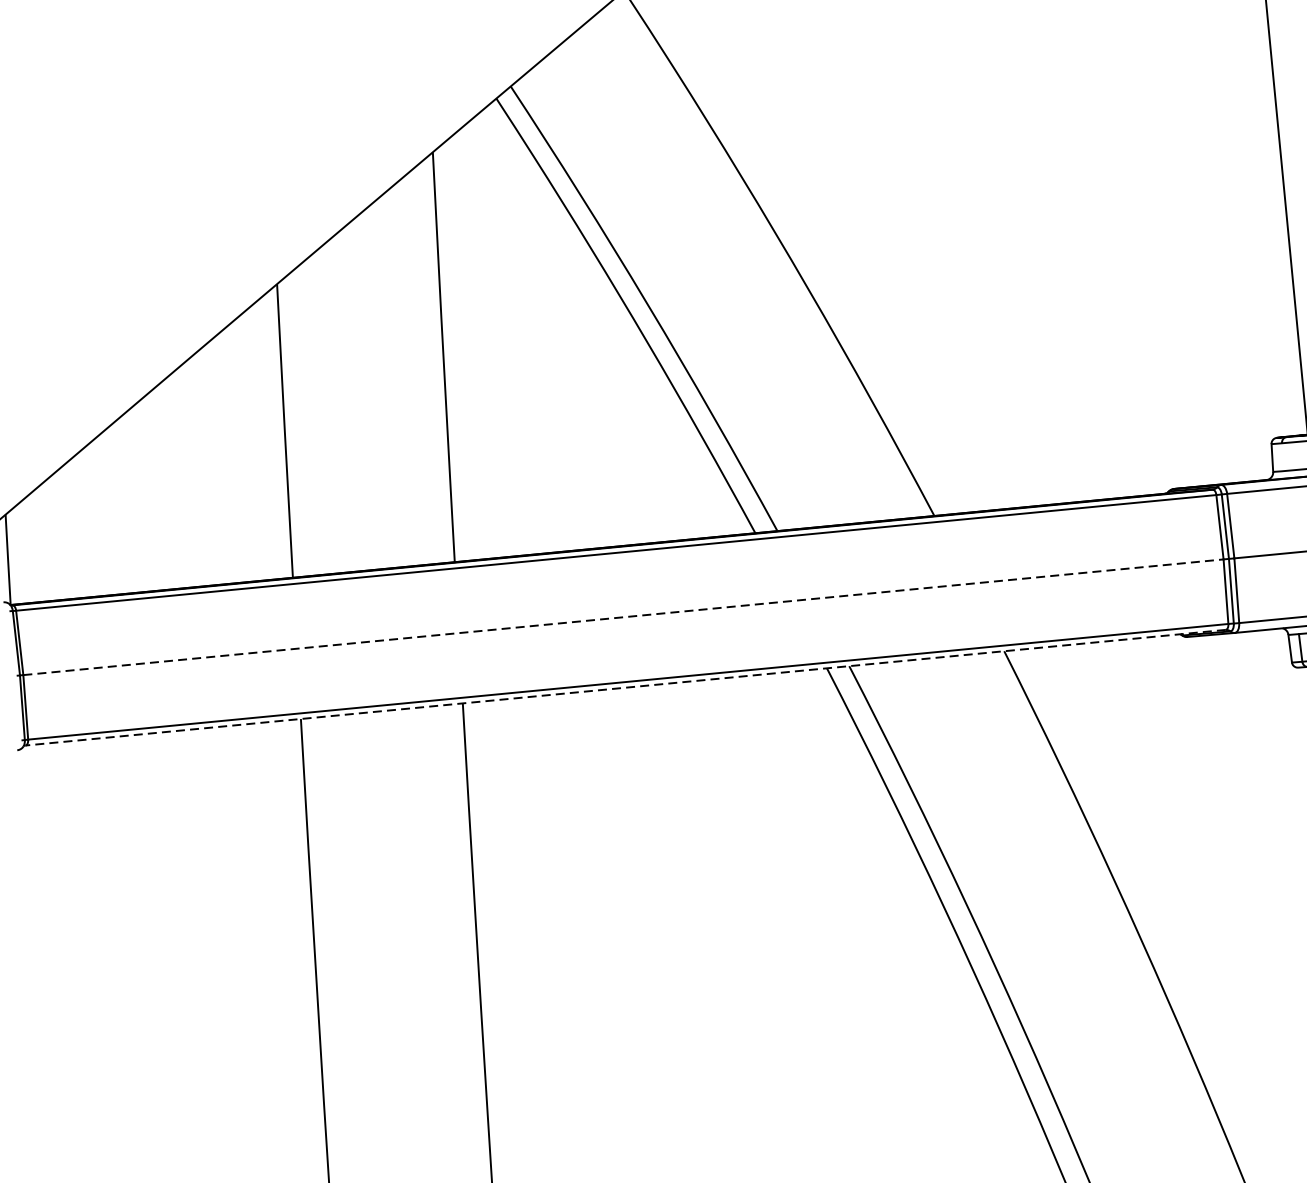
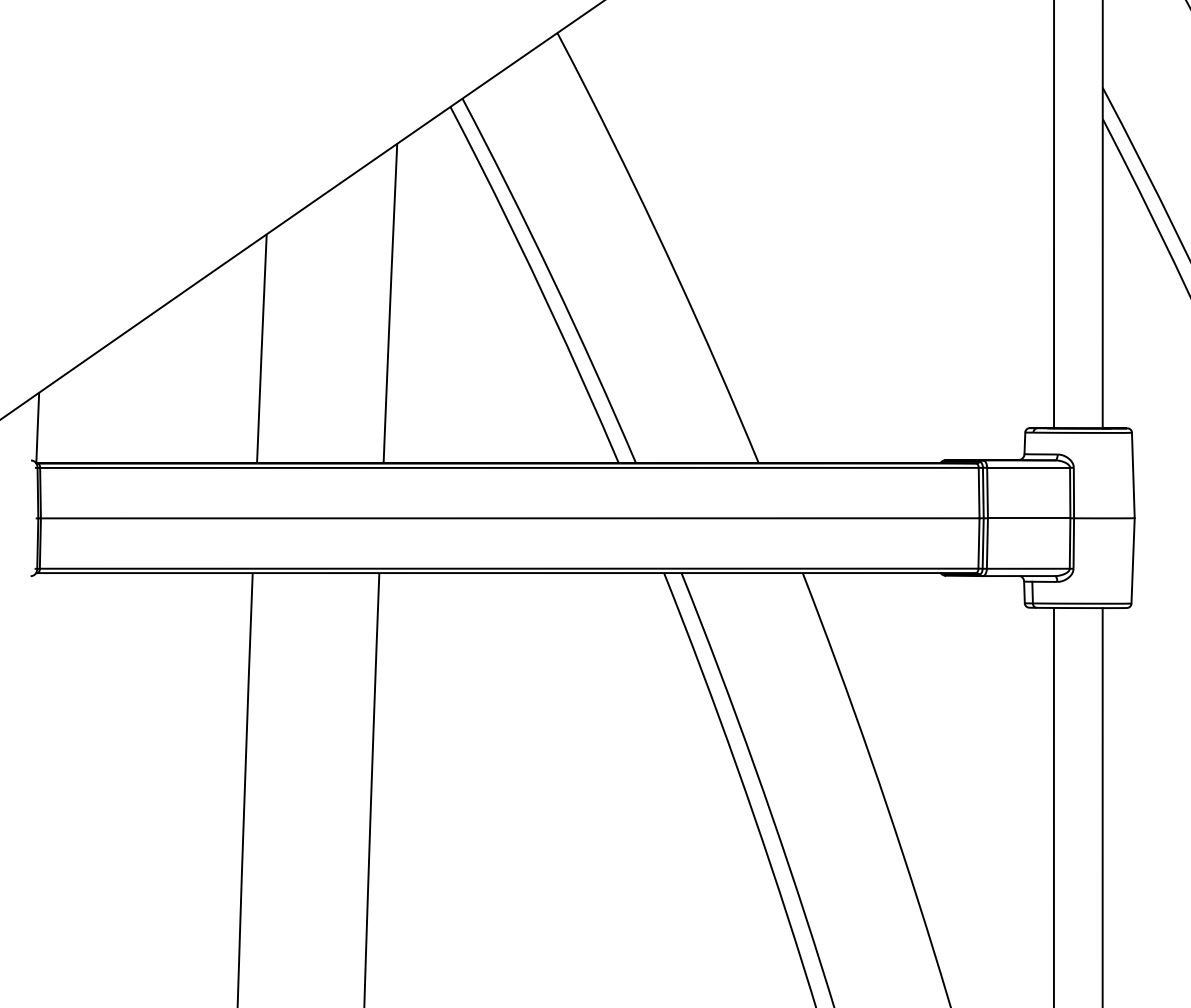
line: (623, 617) -> (510, 518), dashed -> solid
line: (625, 688) -> (506, 573), dashed -> solid

